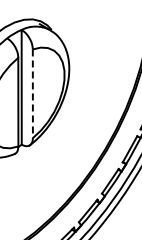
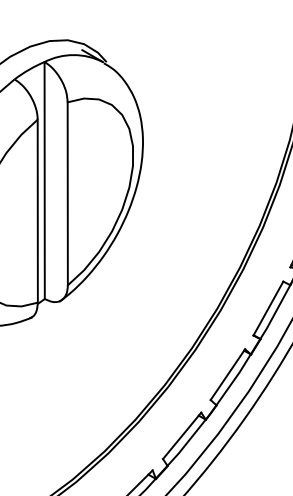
line: (32, 94) -> (66, 195), dashed -> solid

